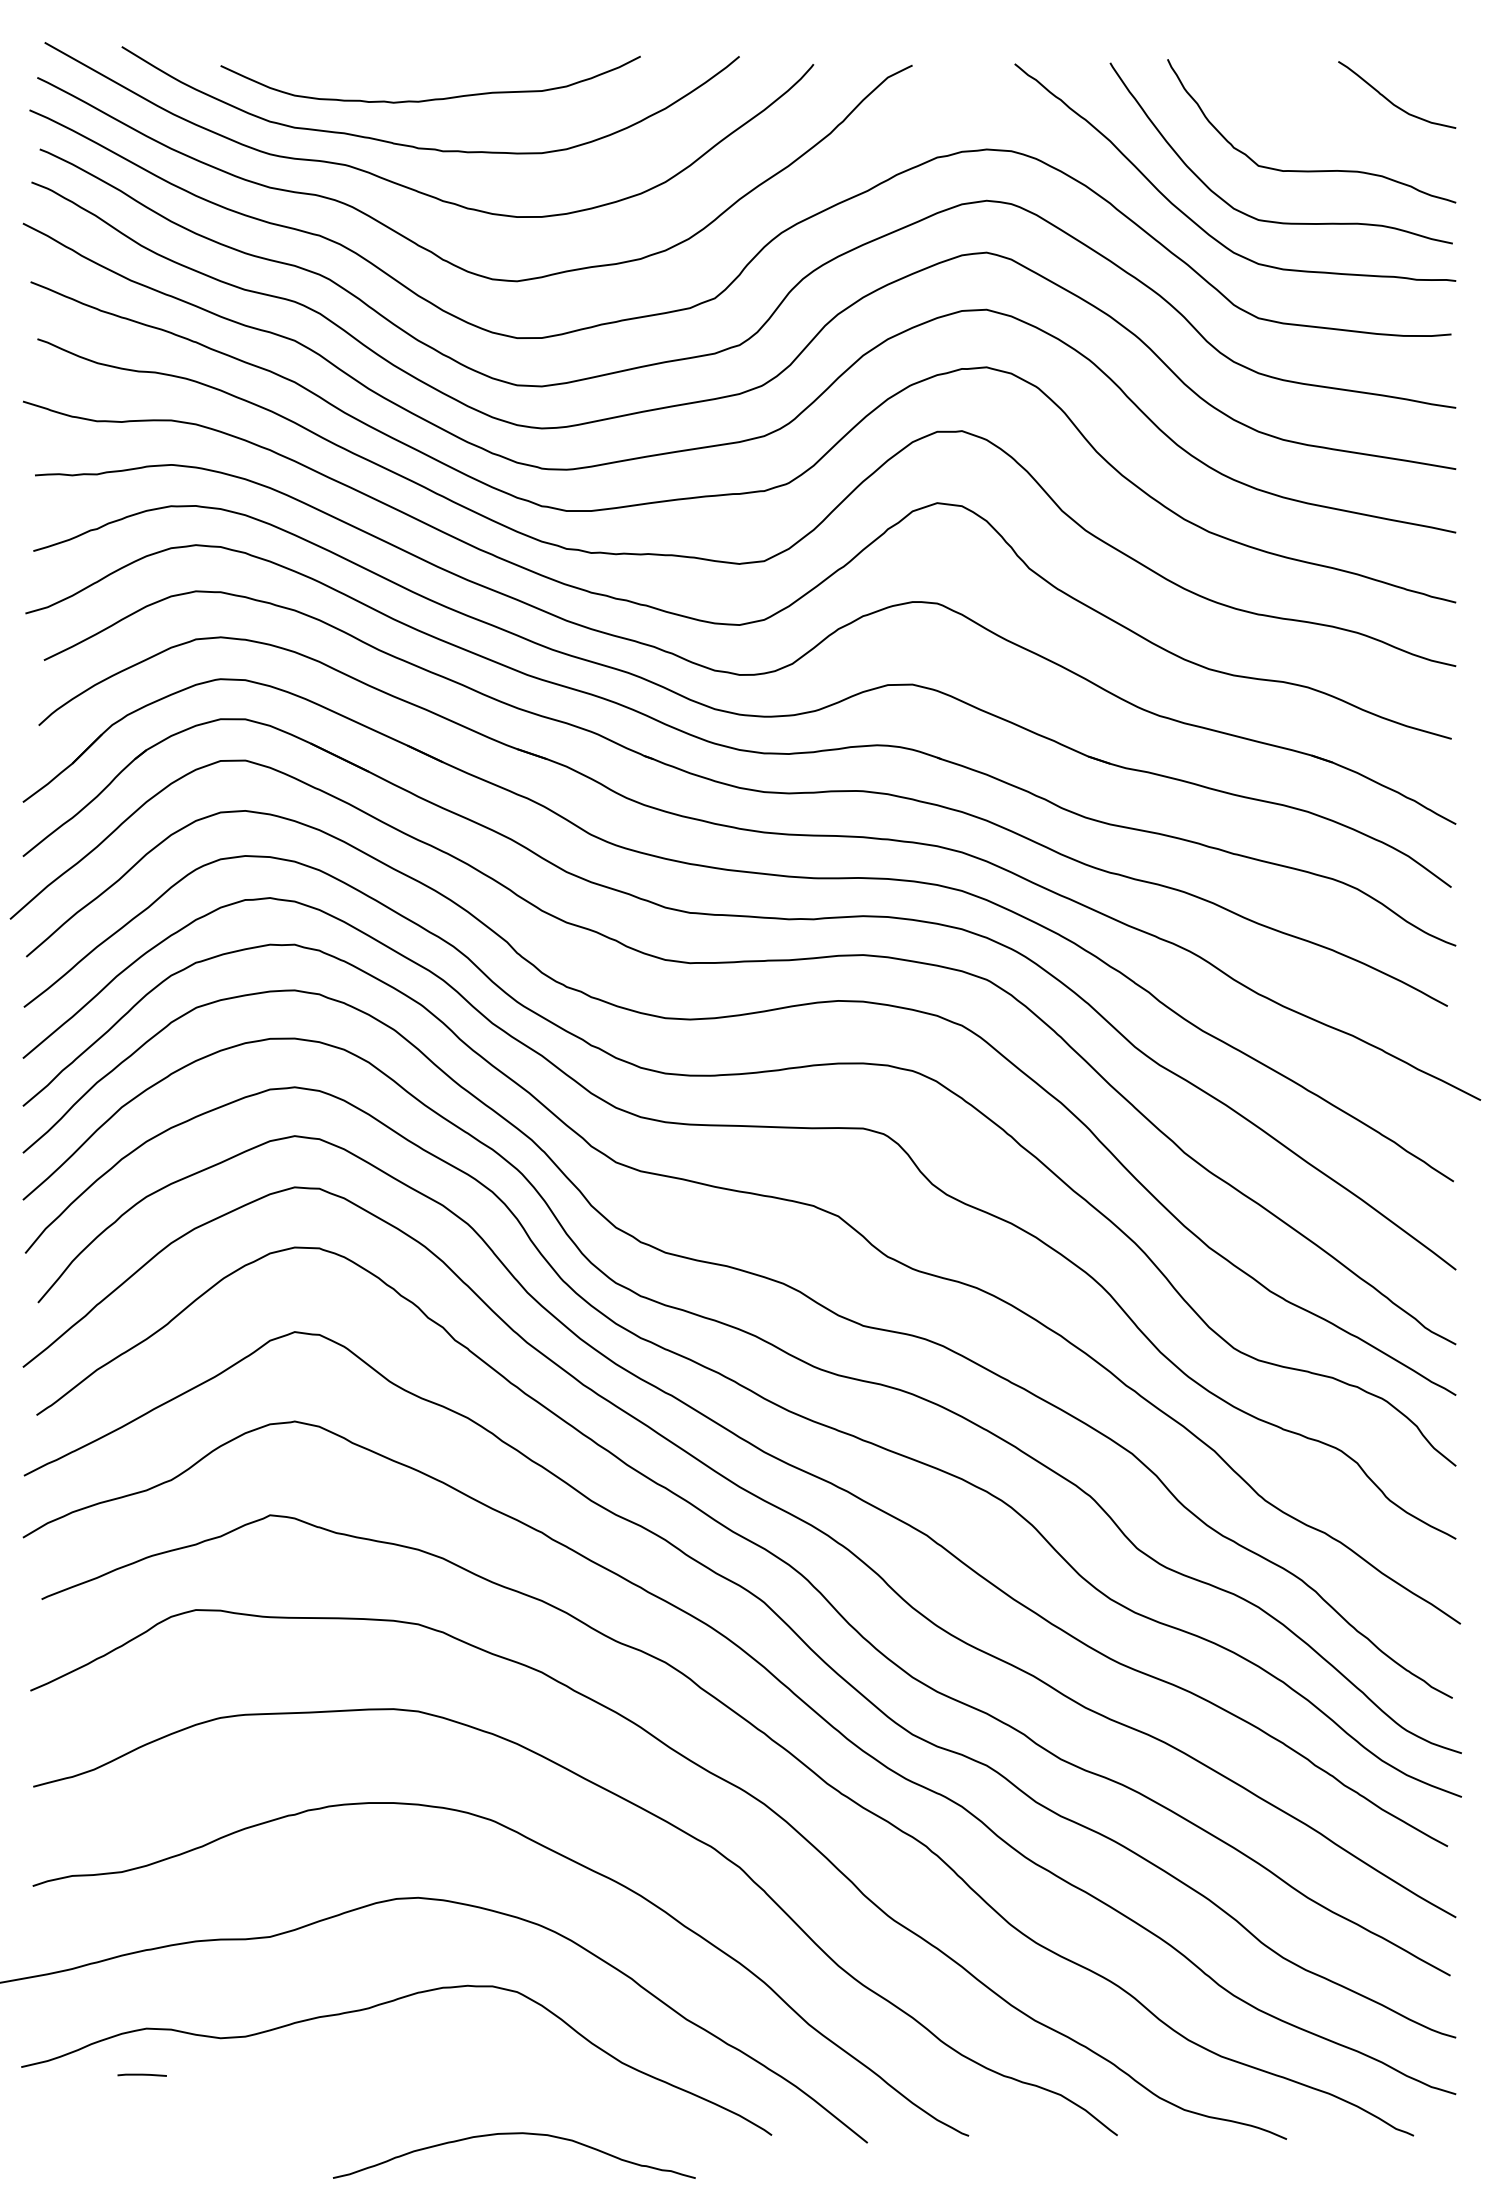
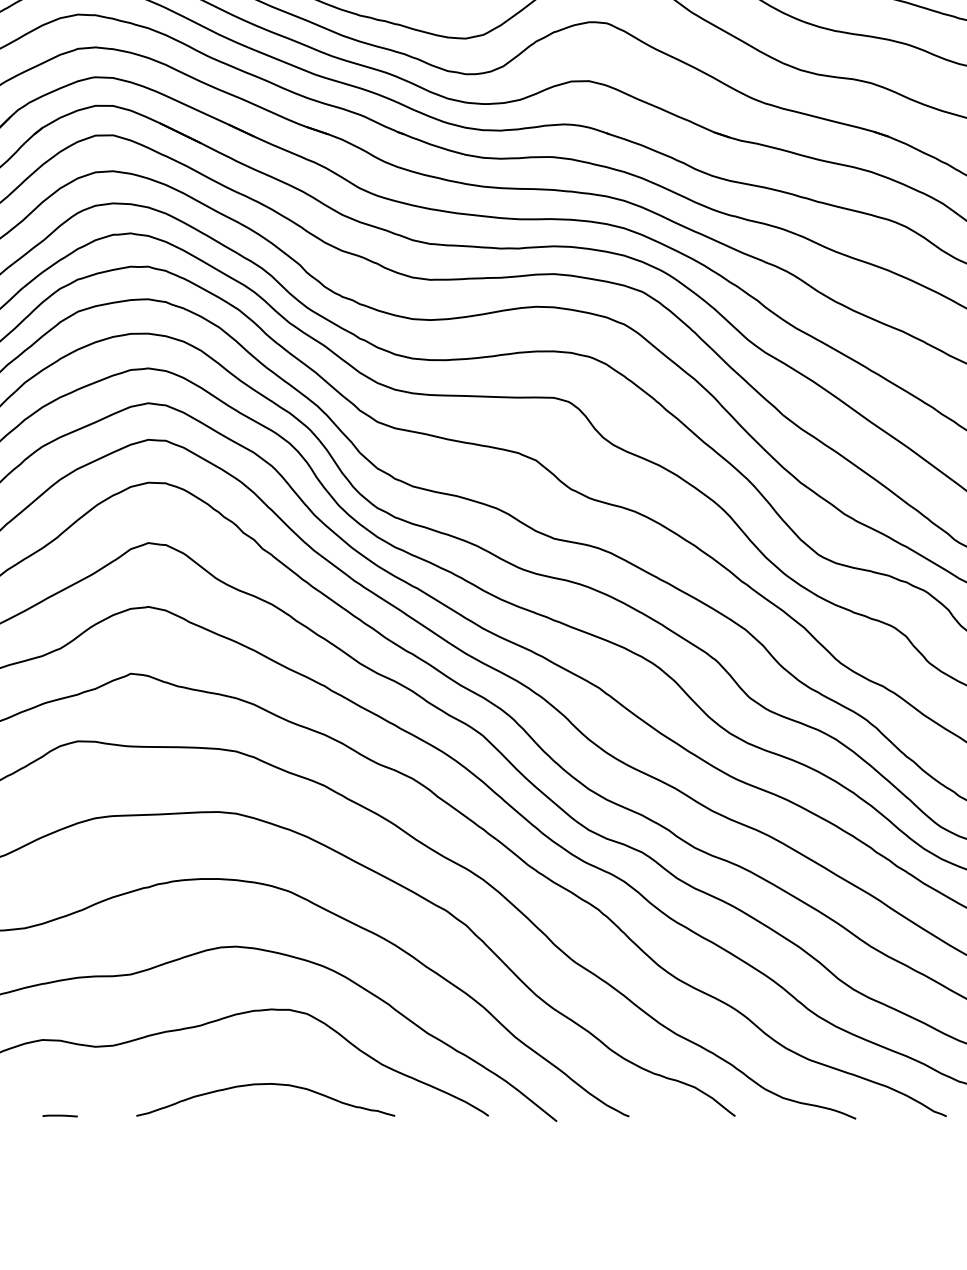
line: (141, 2074) -> (59, 1115), moved
curve: (514, 2134) -> (265, 1084), moved

